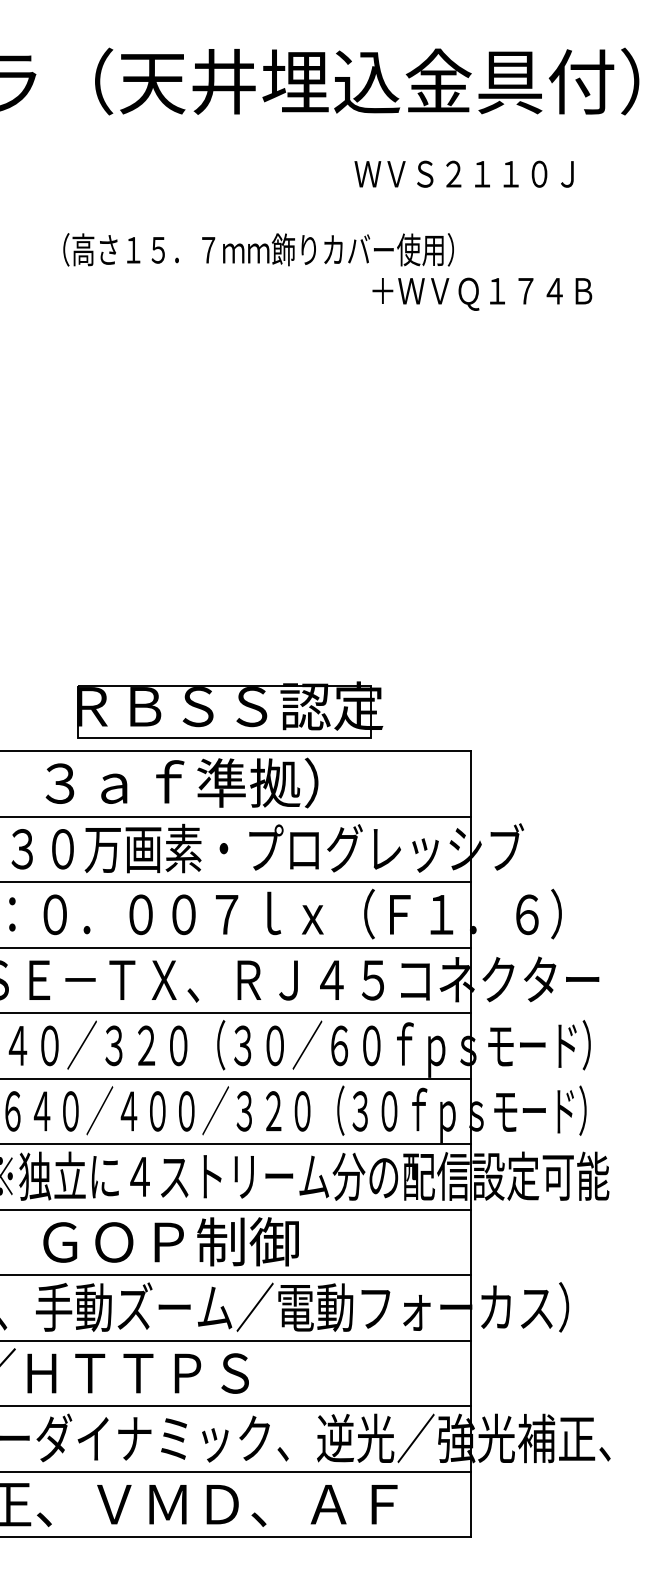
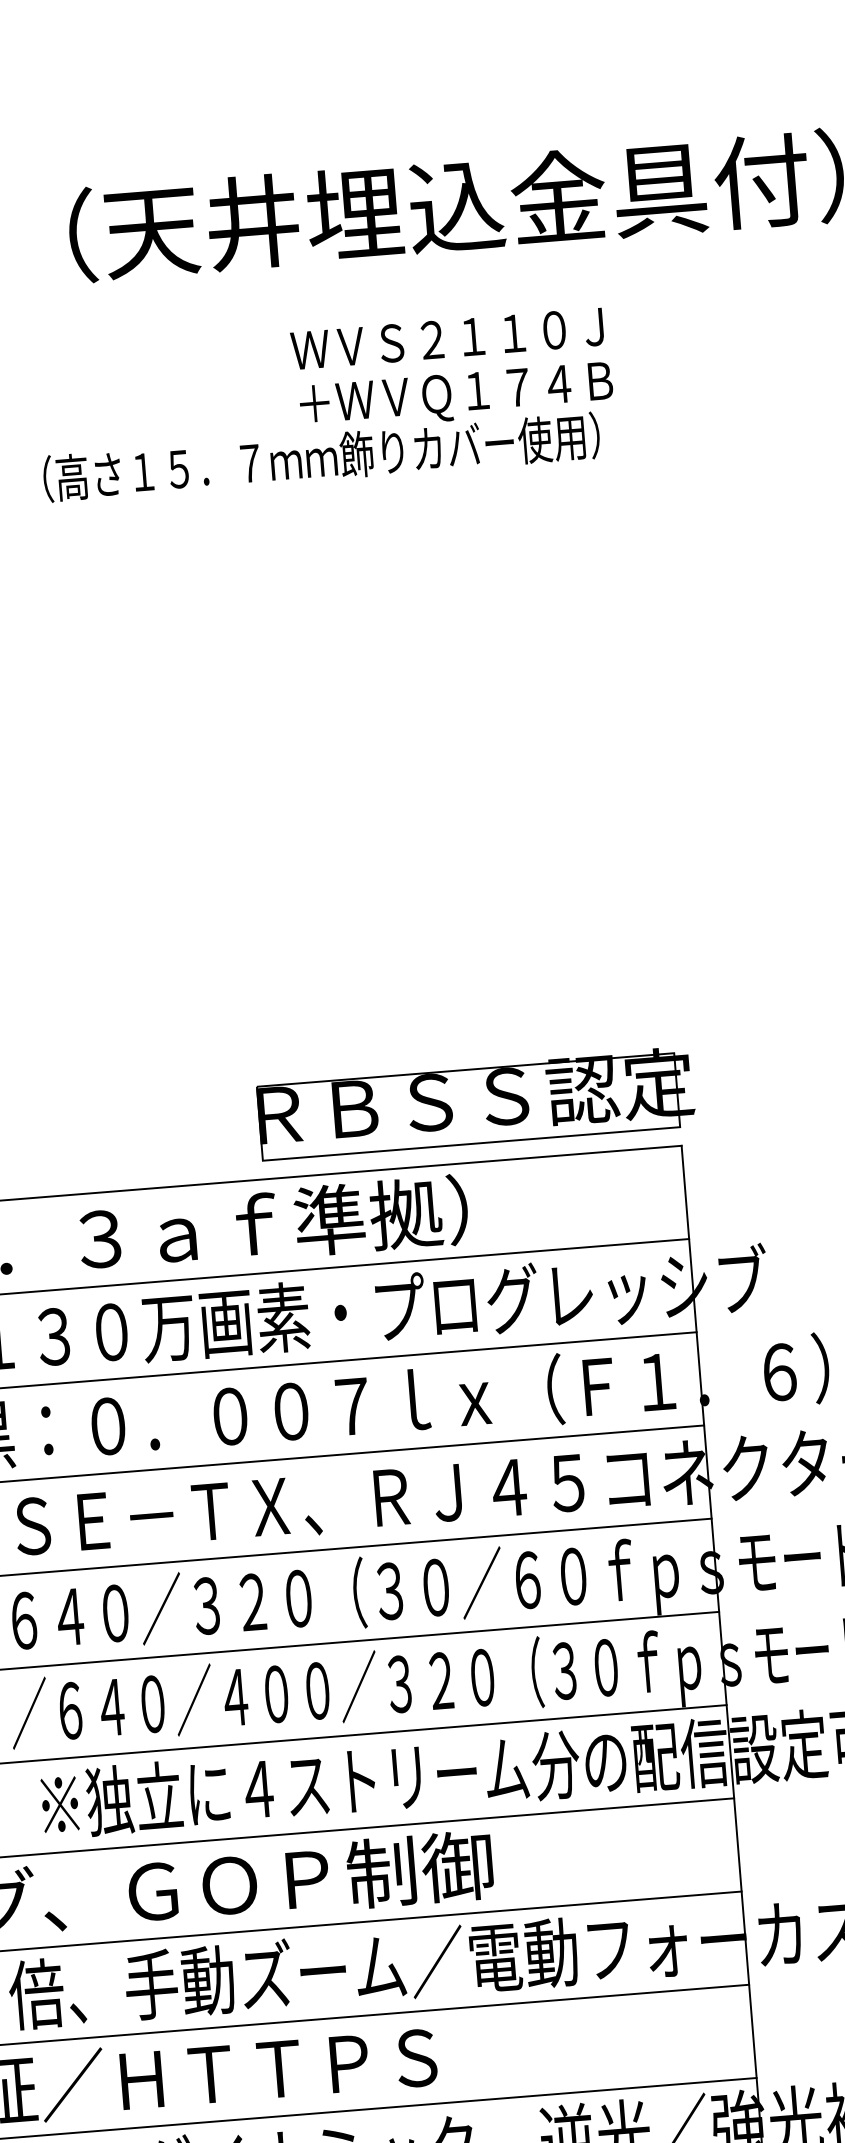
text: (463, 173) -> (446, 337), moved
text: (482, 293) -> (456, 395), moved
part: (230, 709) -> (476, 1102), moved

